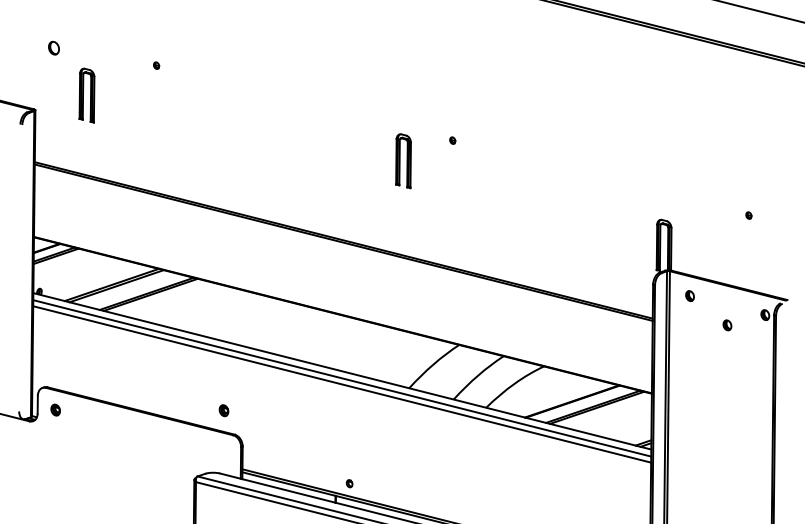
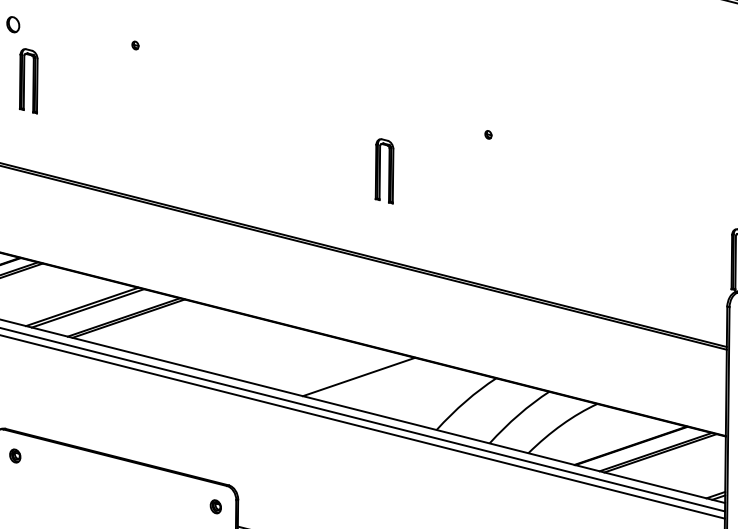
part: (86, 95) -> (28, 81), moved
part: (403, 161) -> (384, 171), moved
line: (344, 343) -> (359, 376), added
part: (223, 410) -> (215, 506), moved

